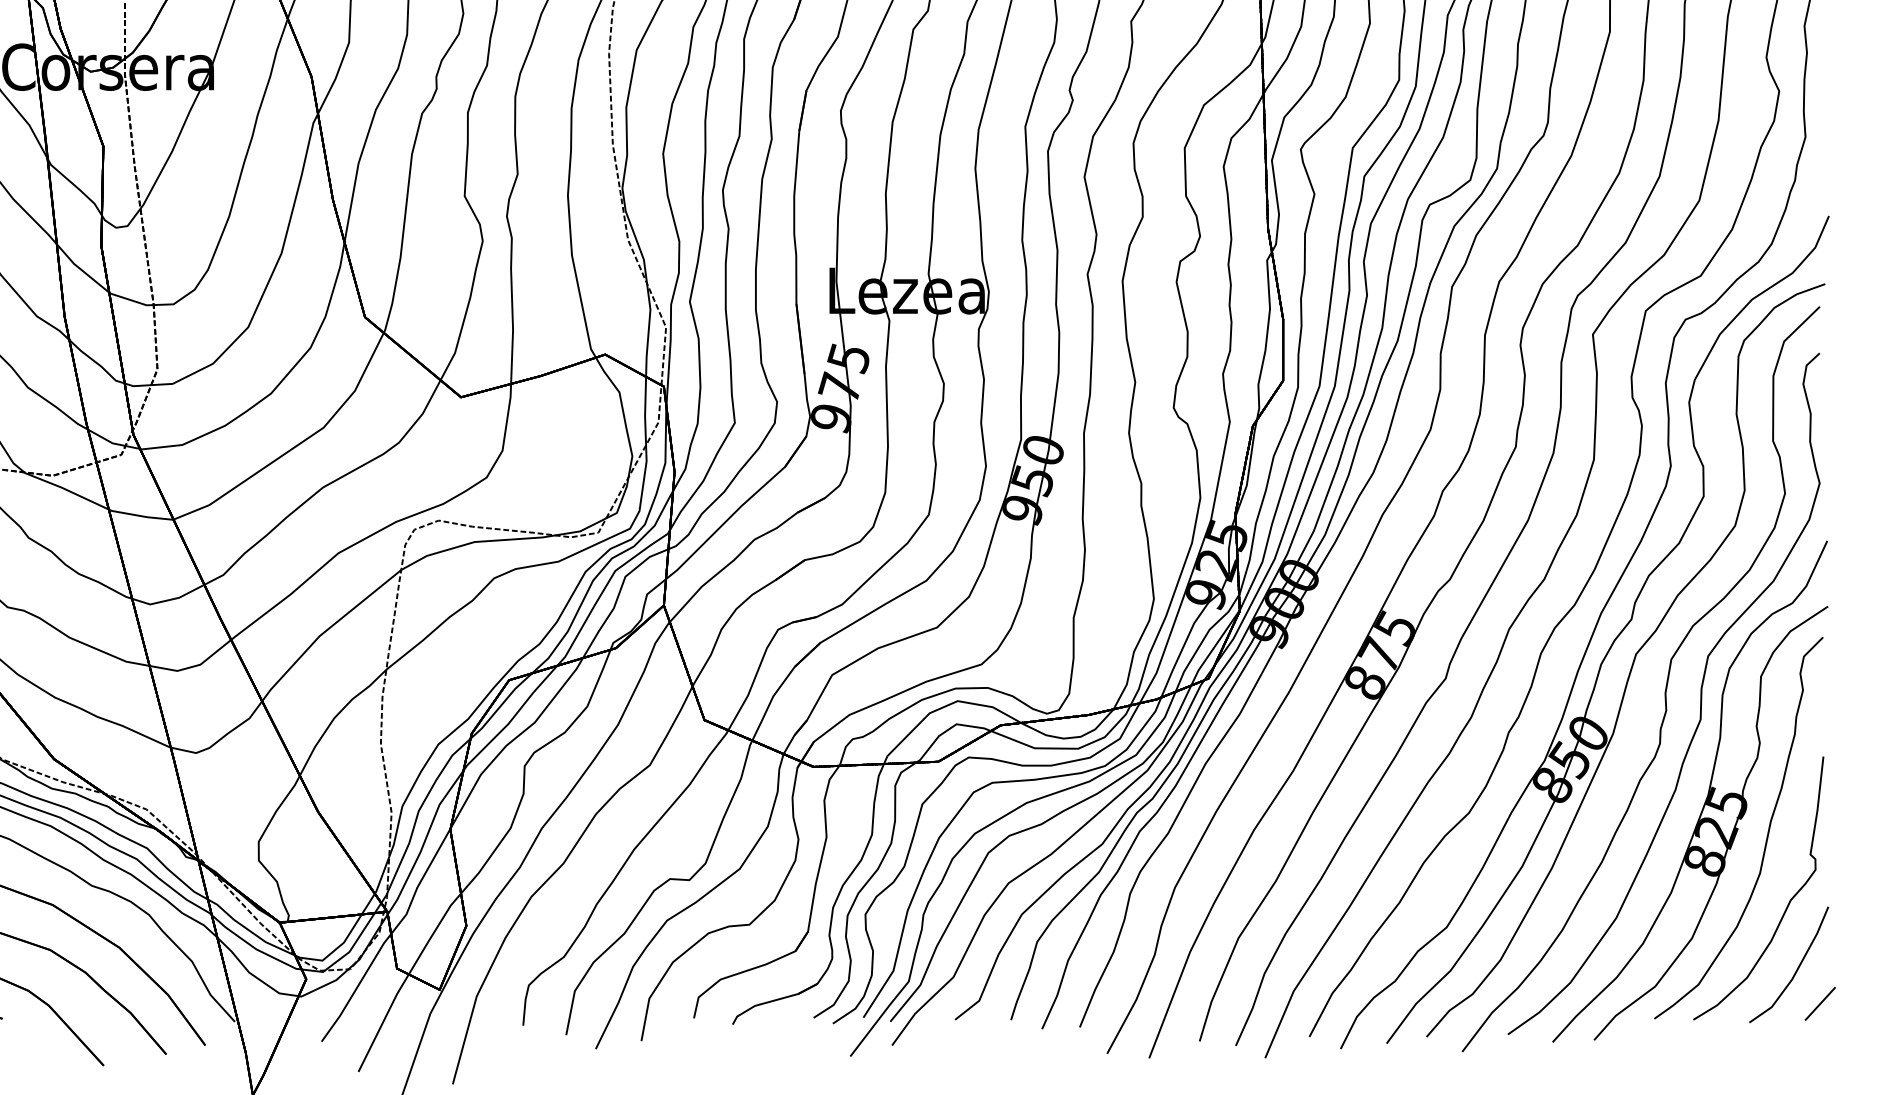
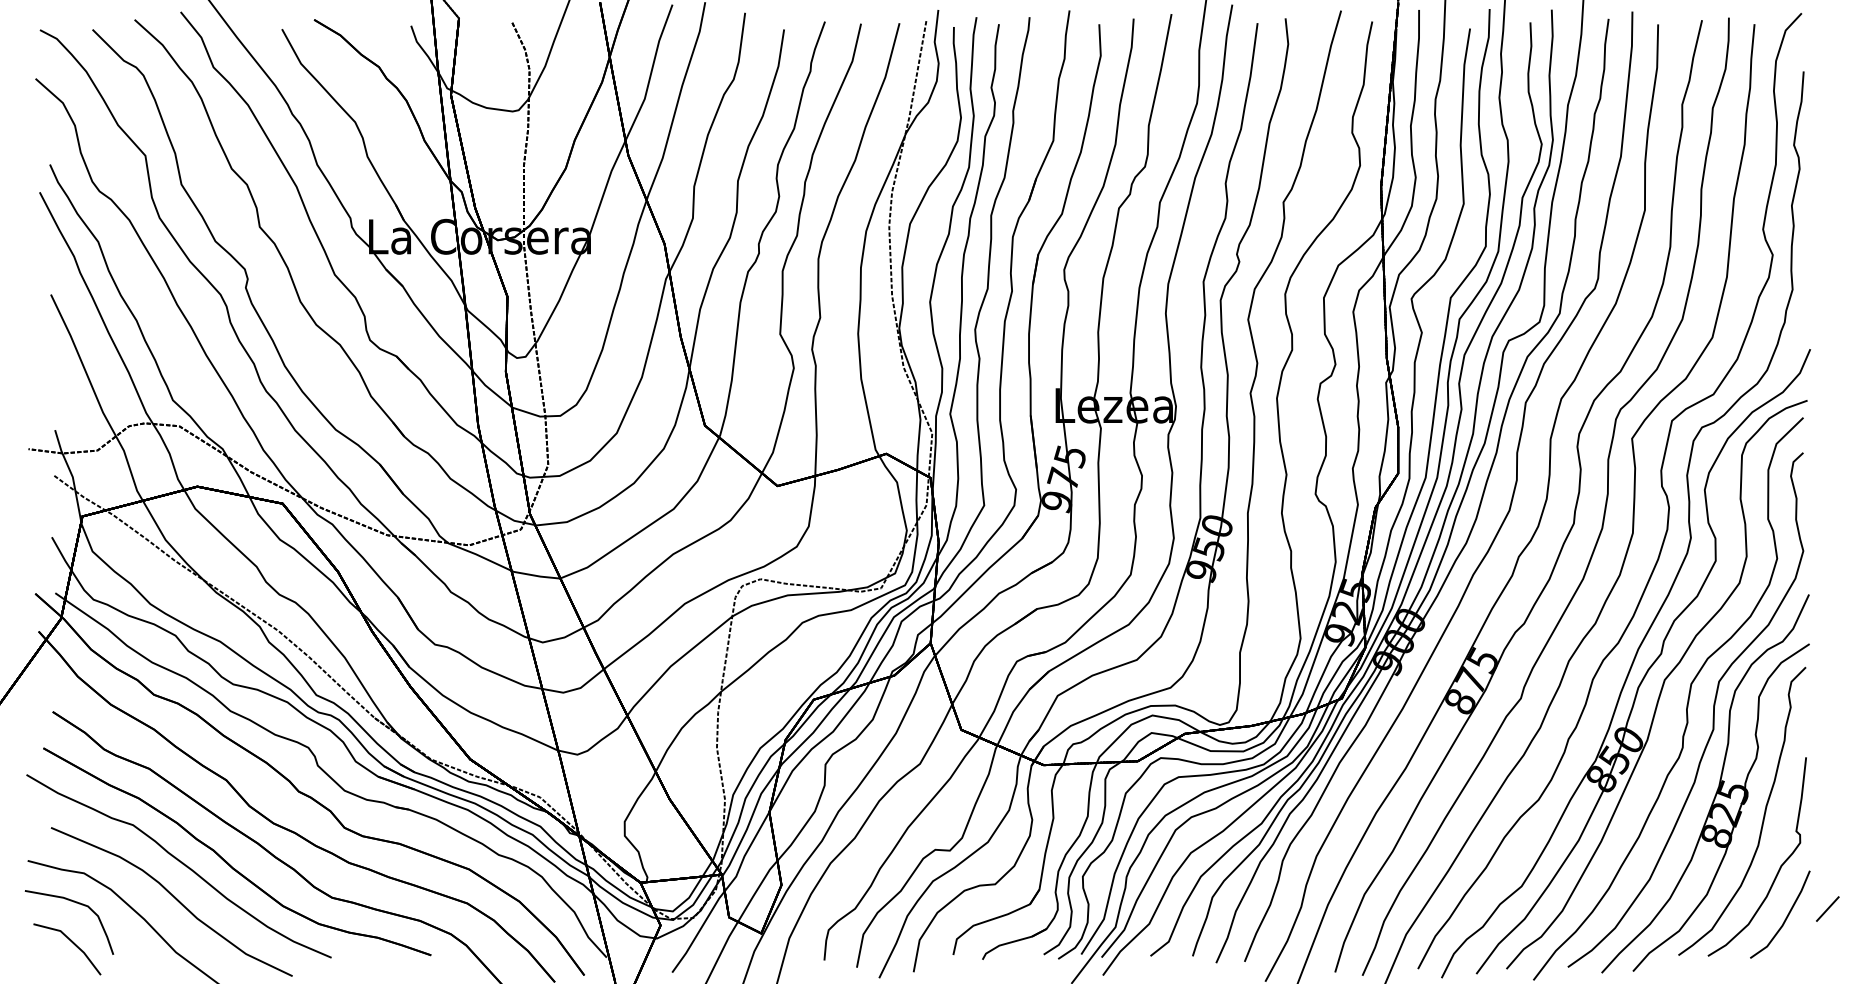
line: (1819, 1003) -> (1827, 908), moved

